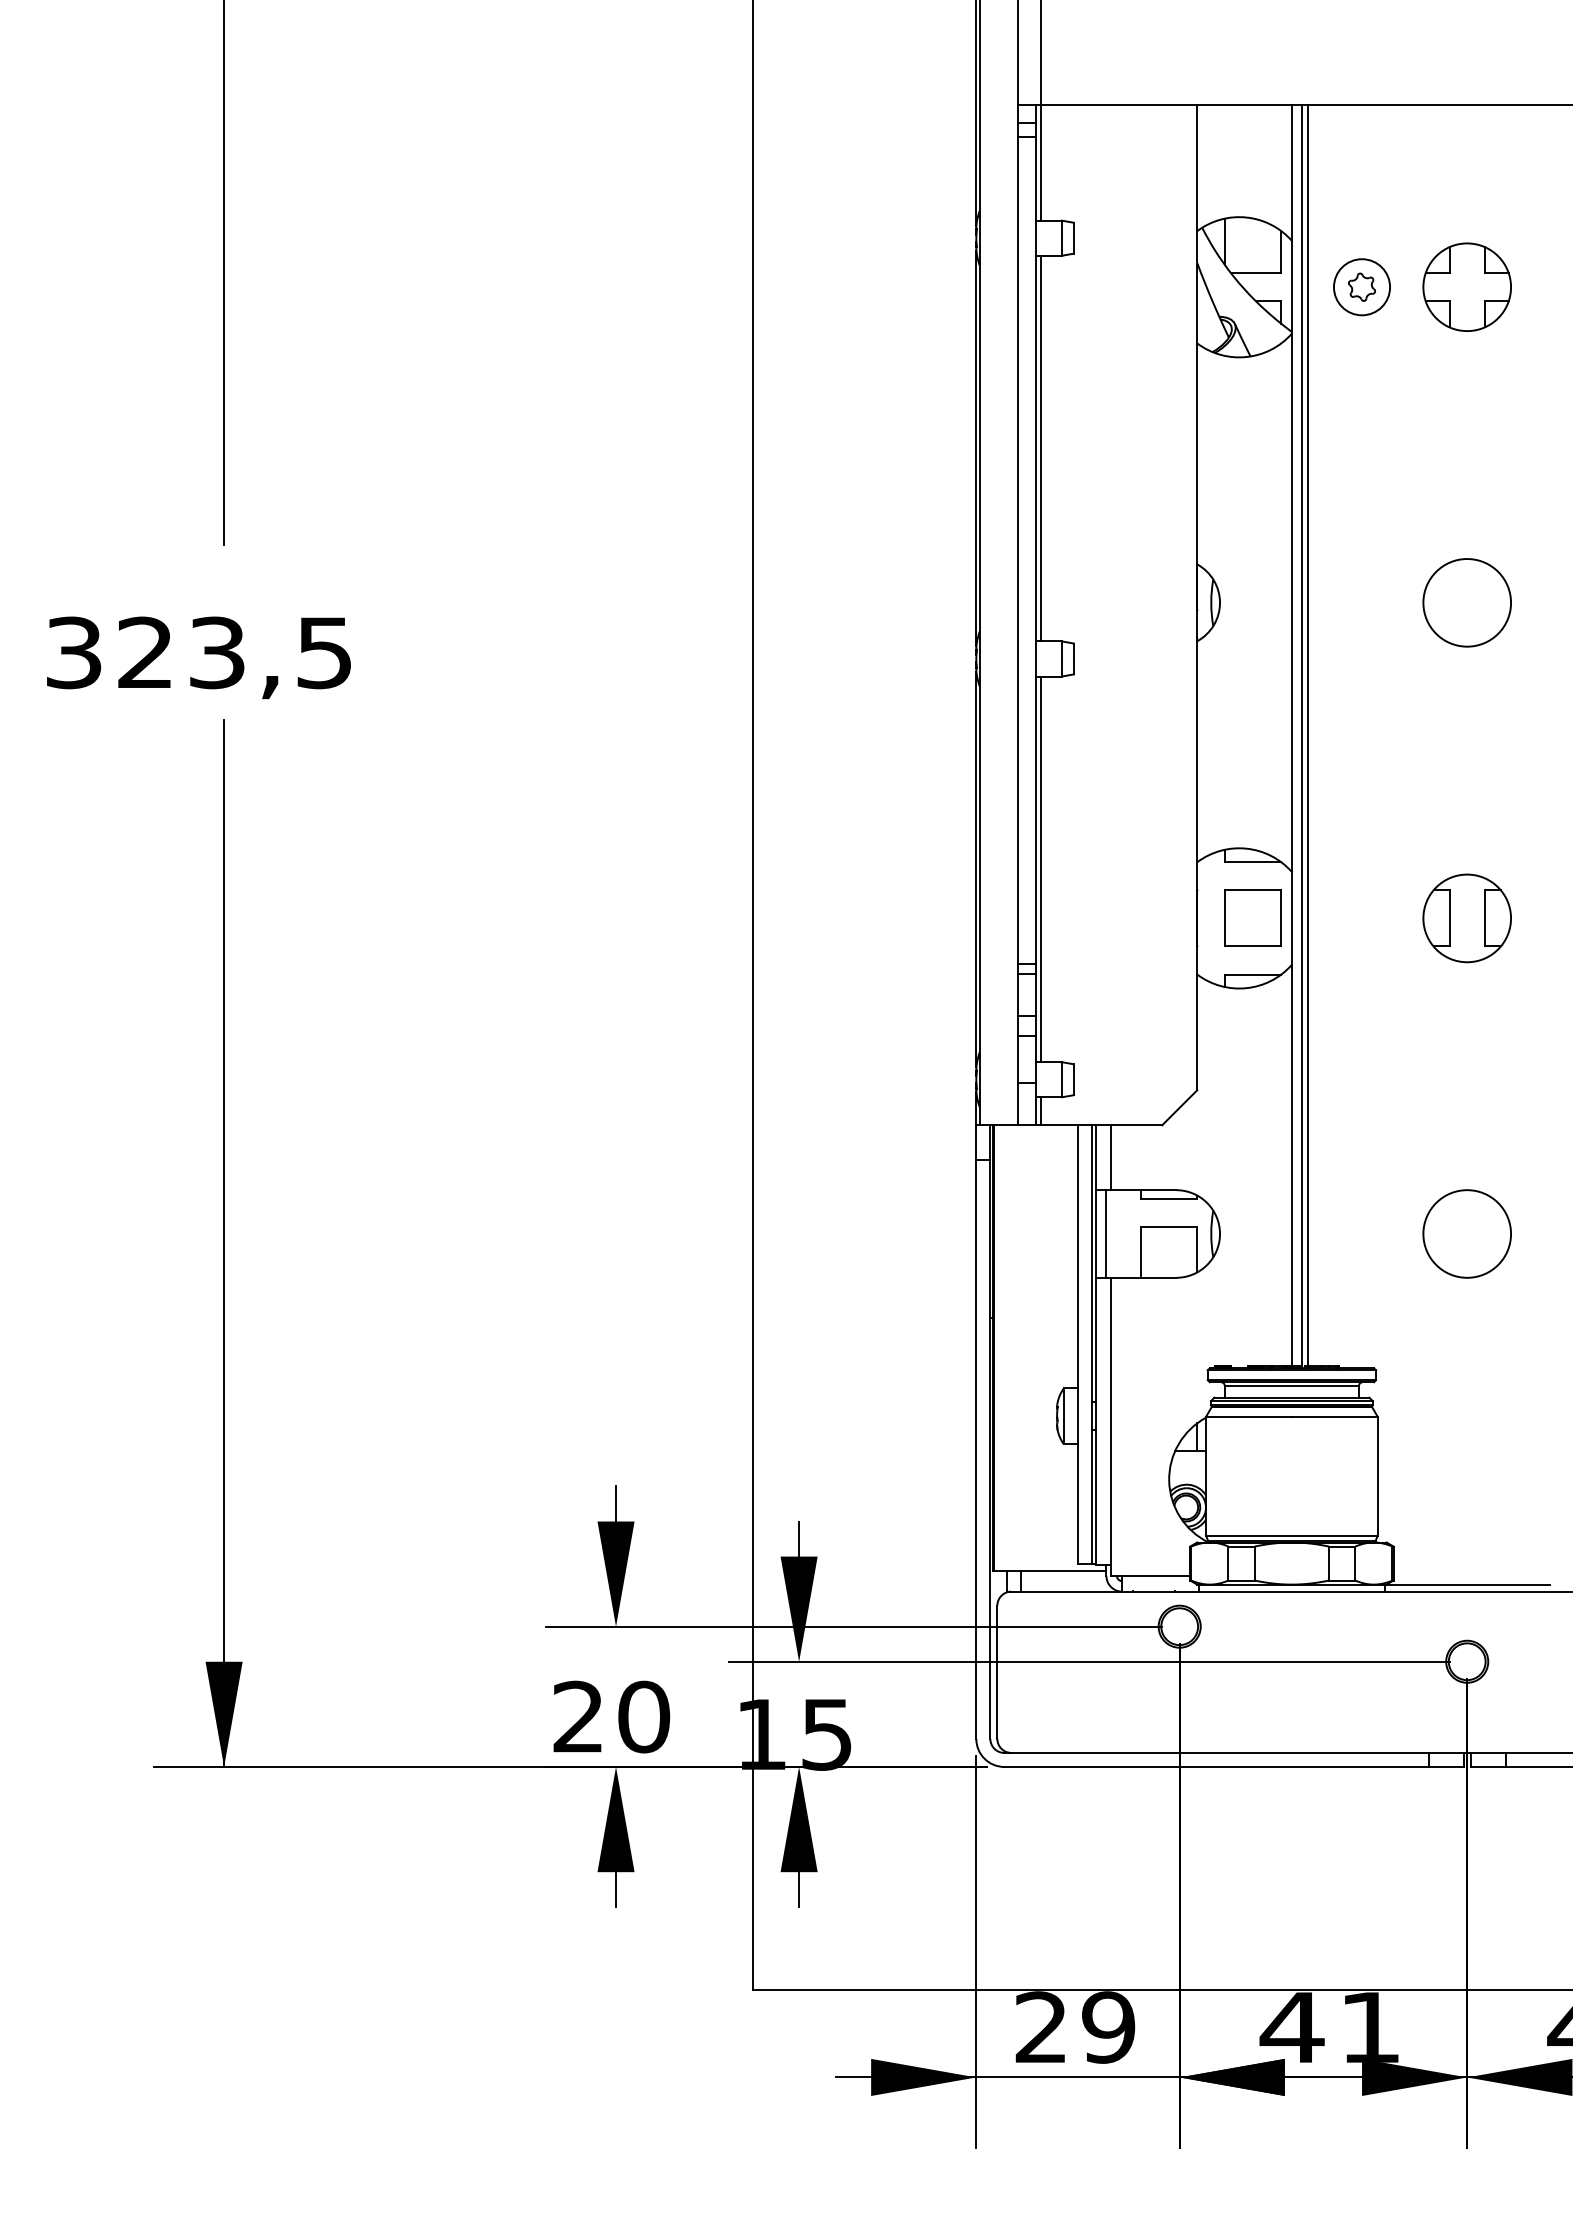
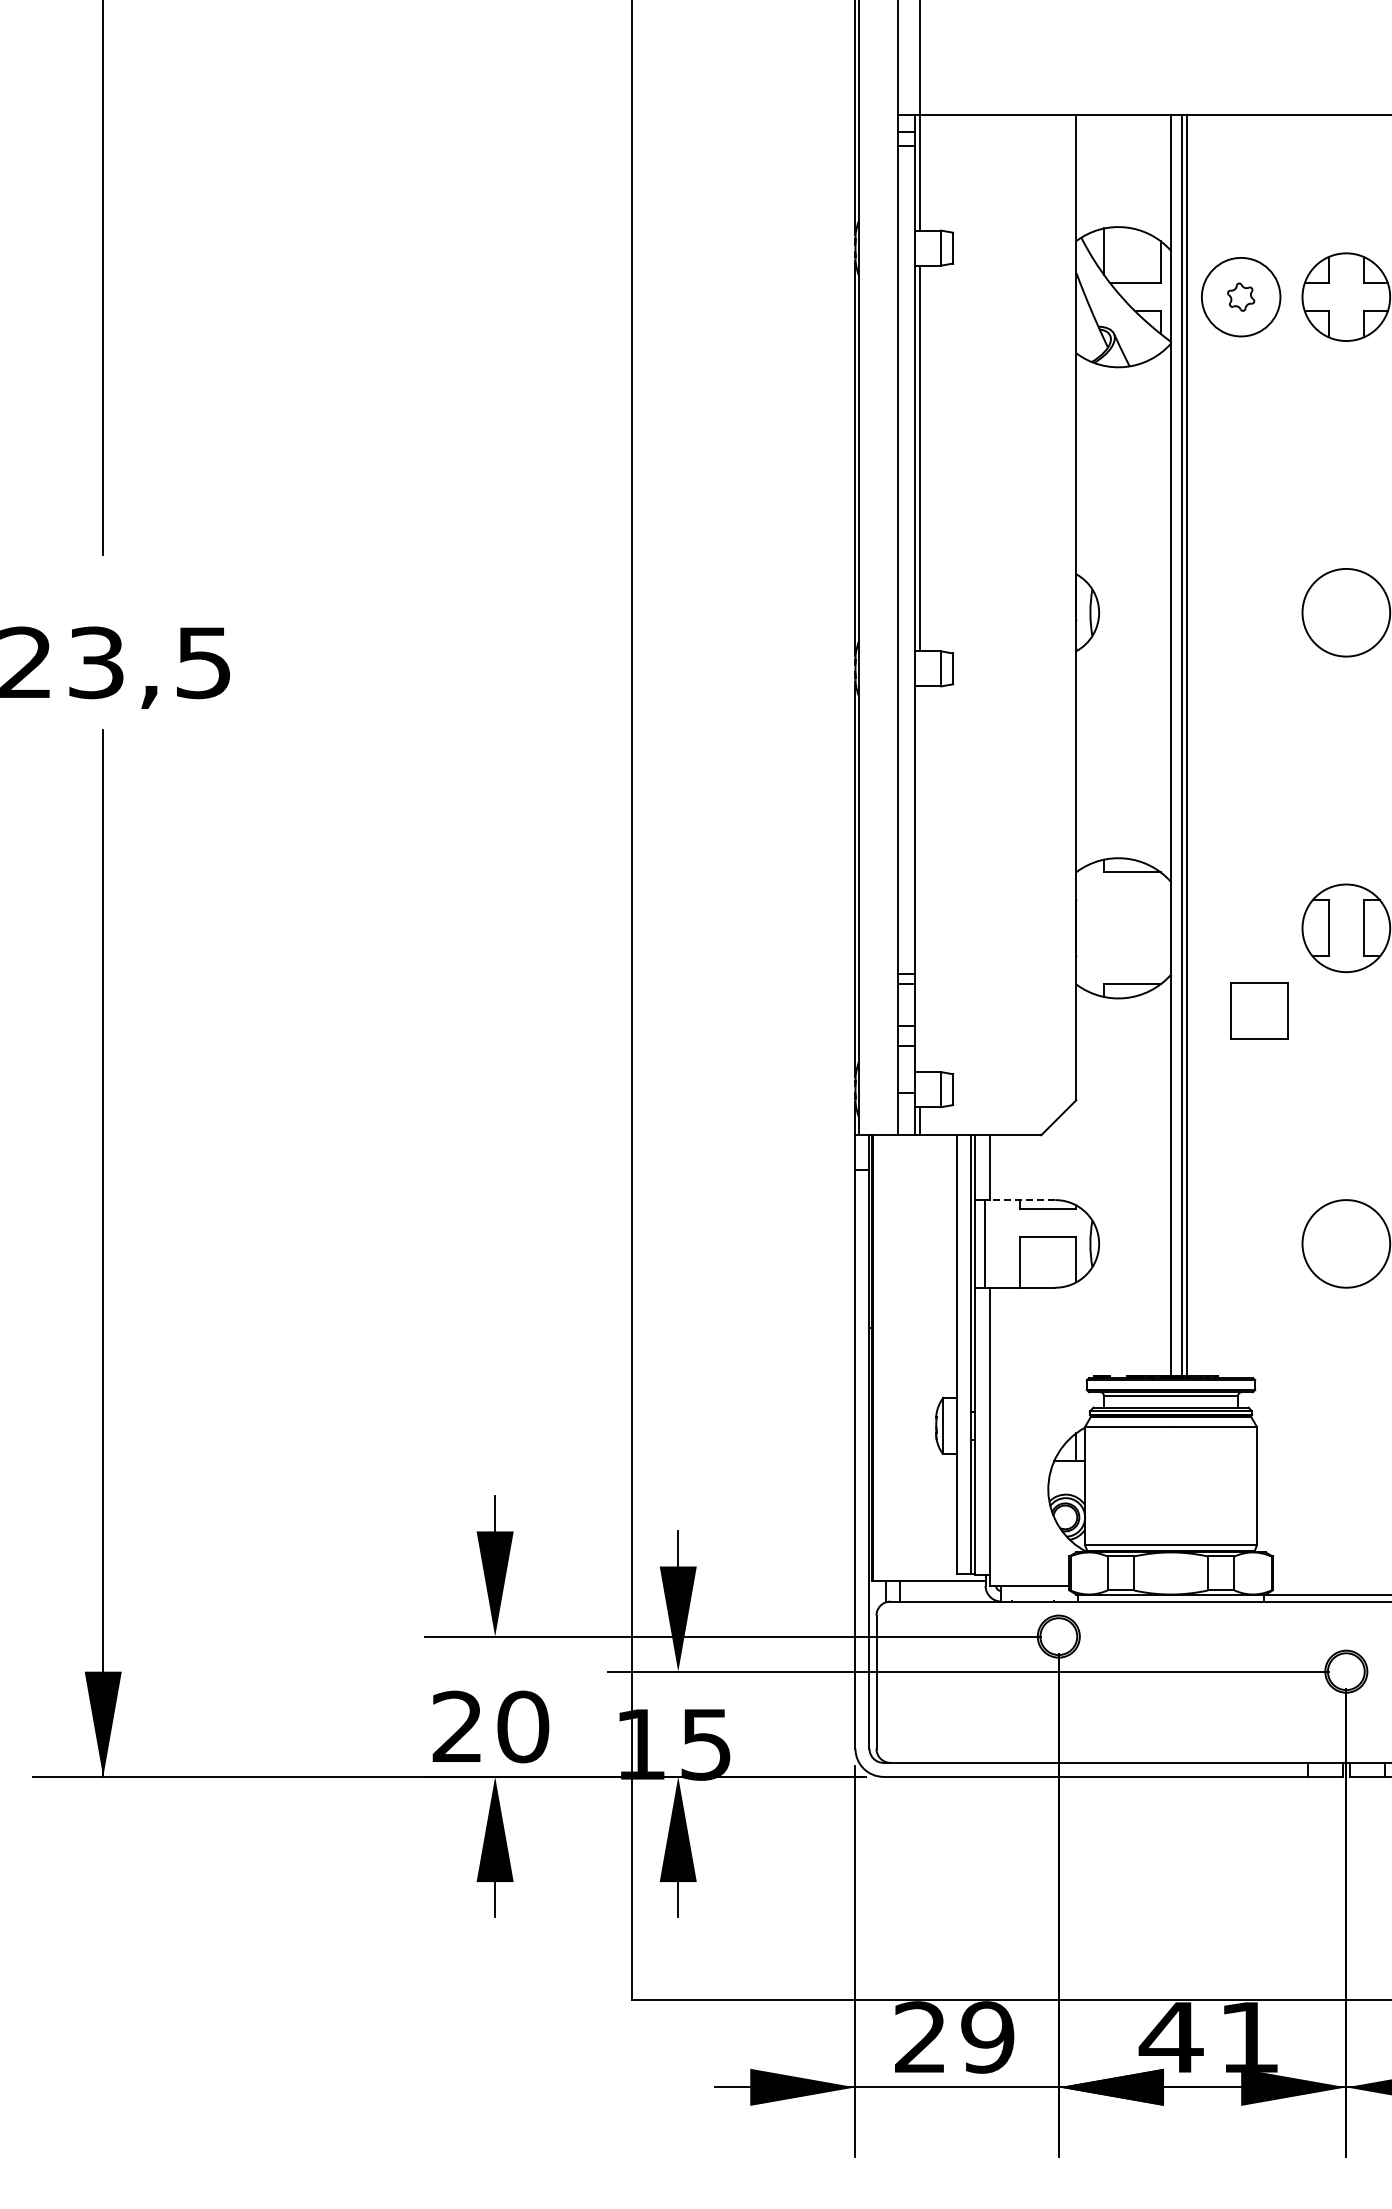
circle: (1361, 287) -> (1240, 297), size x1.4
line: (1041, 869) -> (920, 879), removed
part: (1252, 917) -> (1258, 1010), moved
line: (1143, 1190) -> (1022, 1200), solid -> dashed

